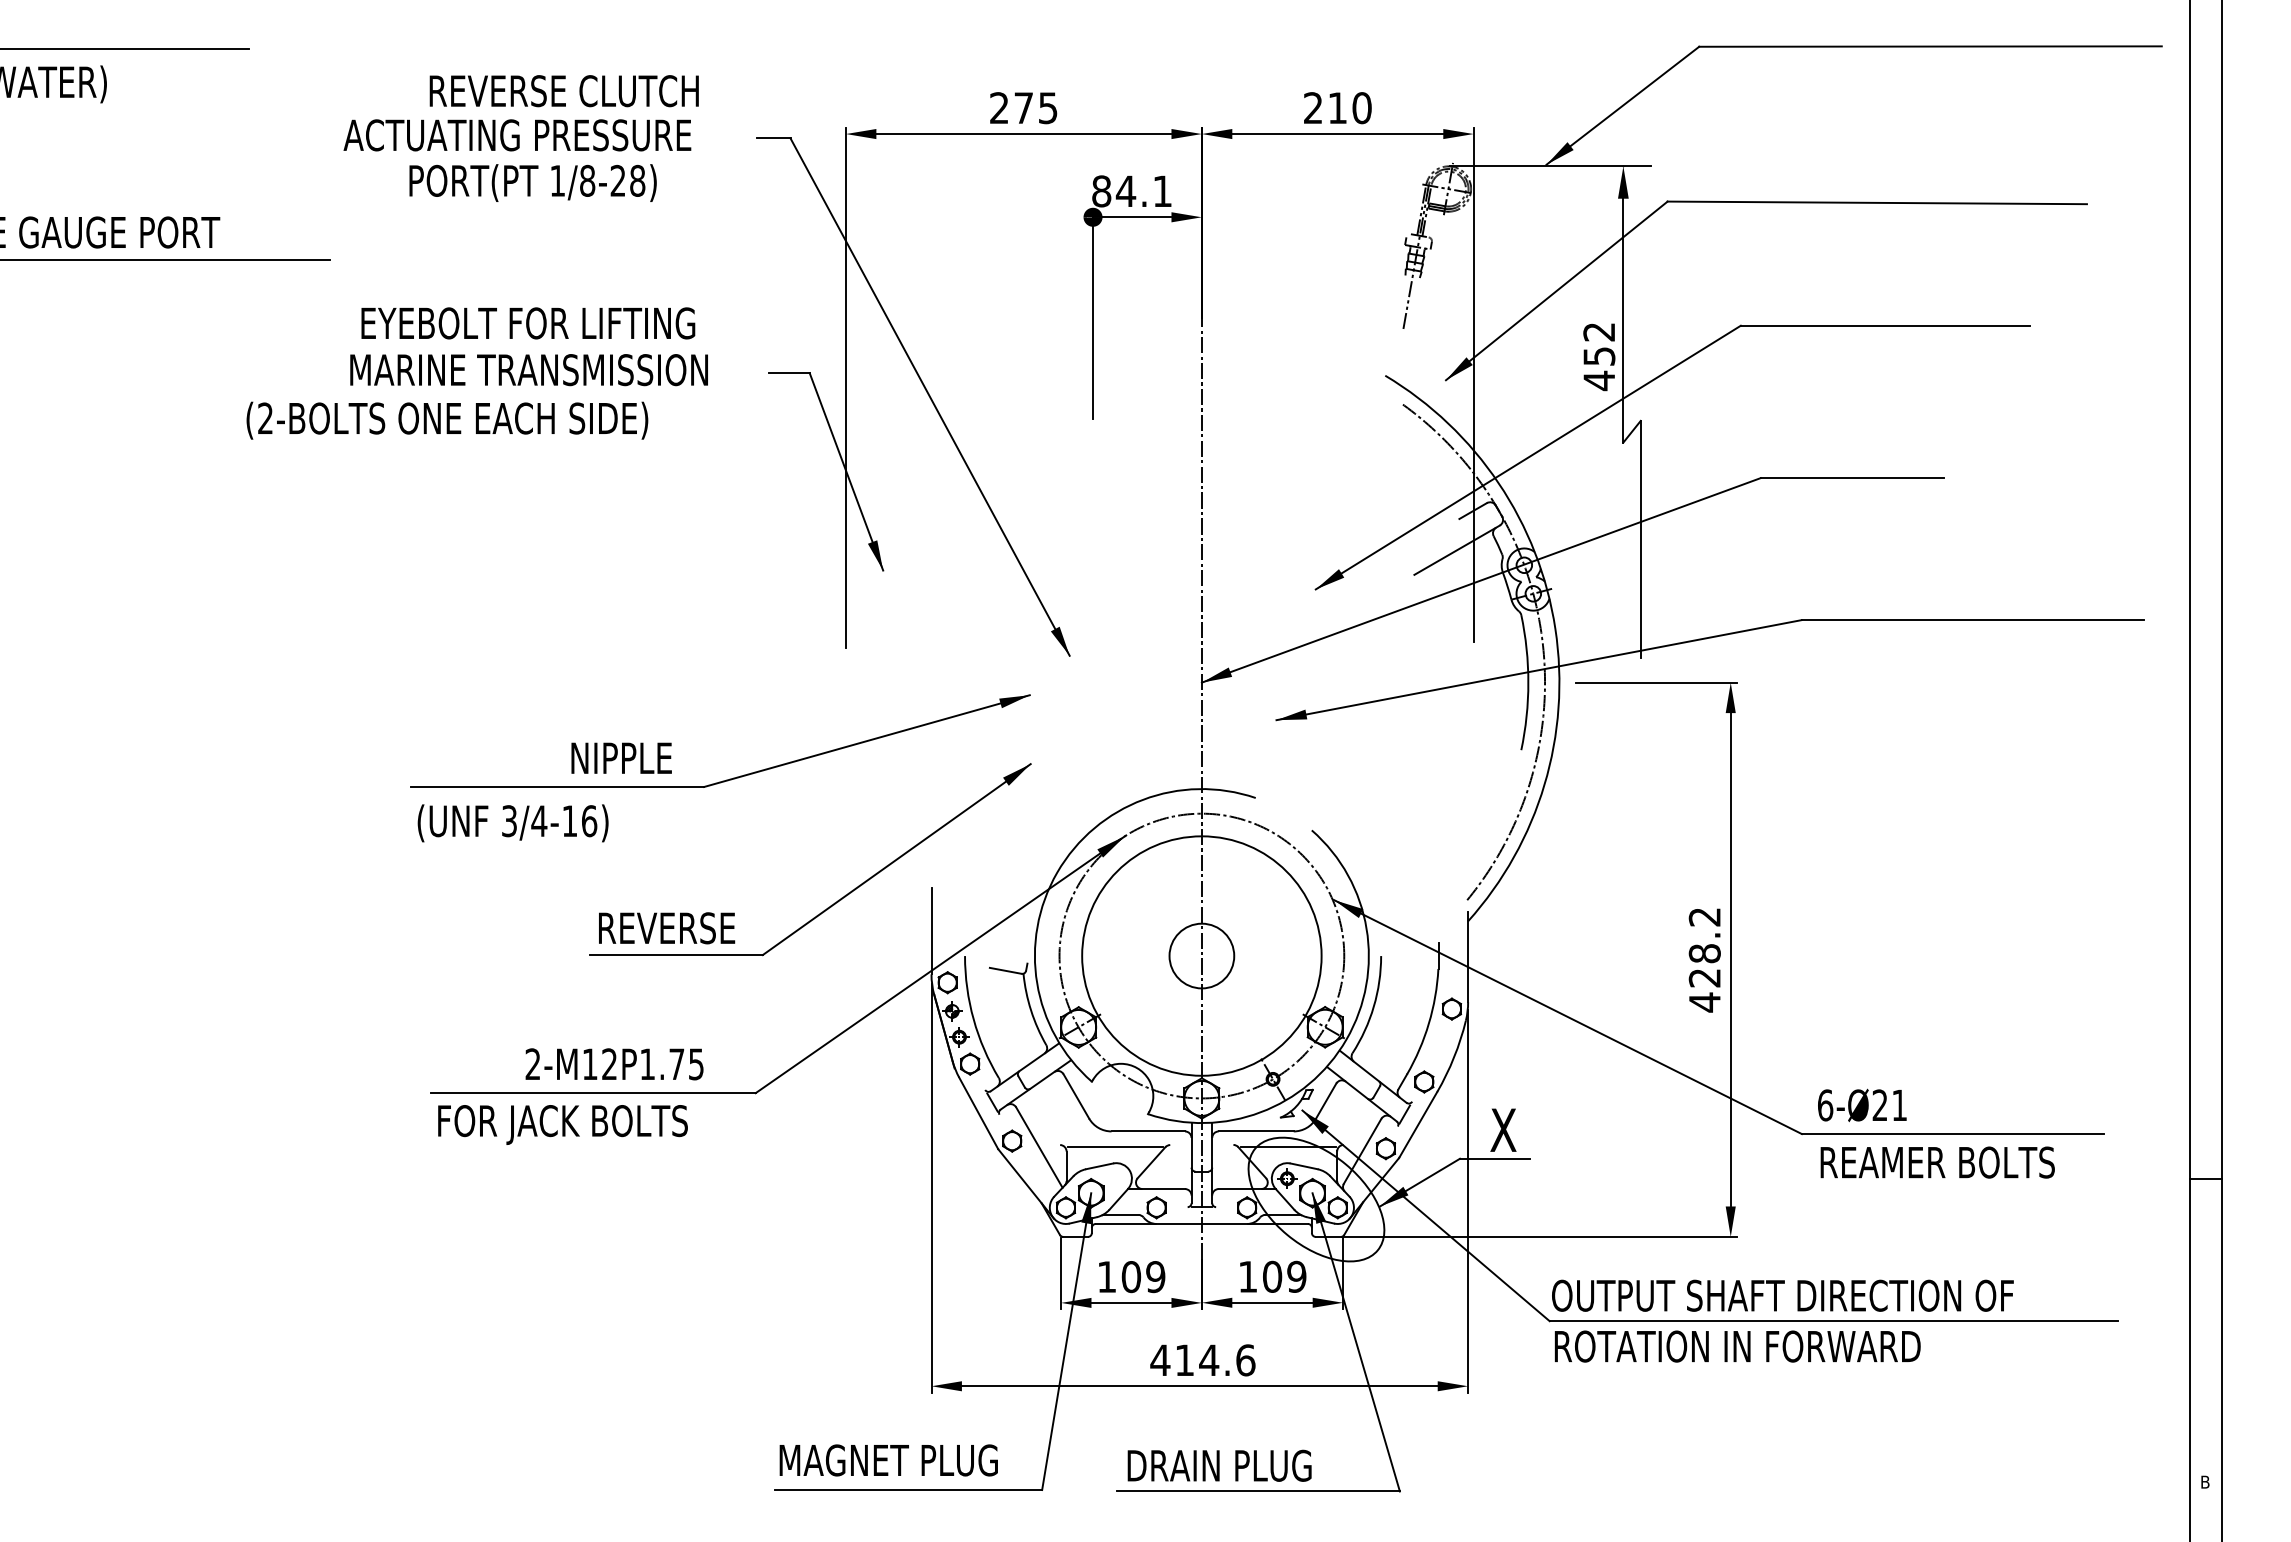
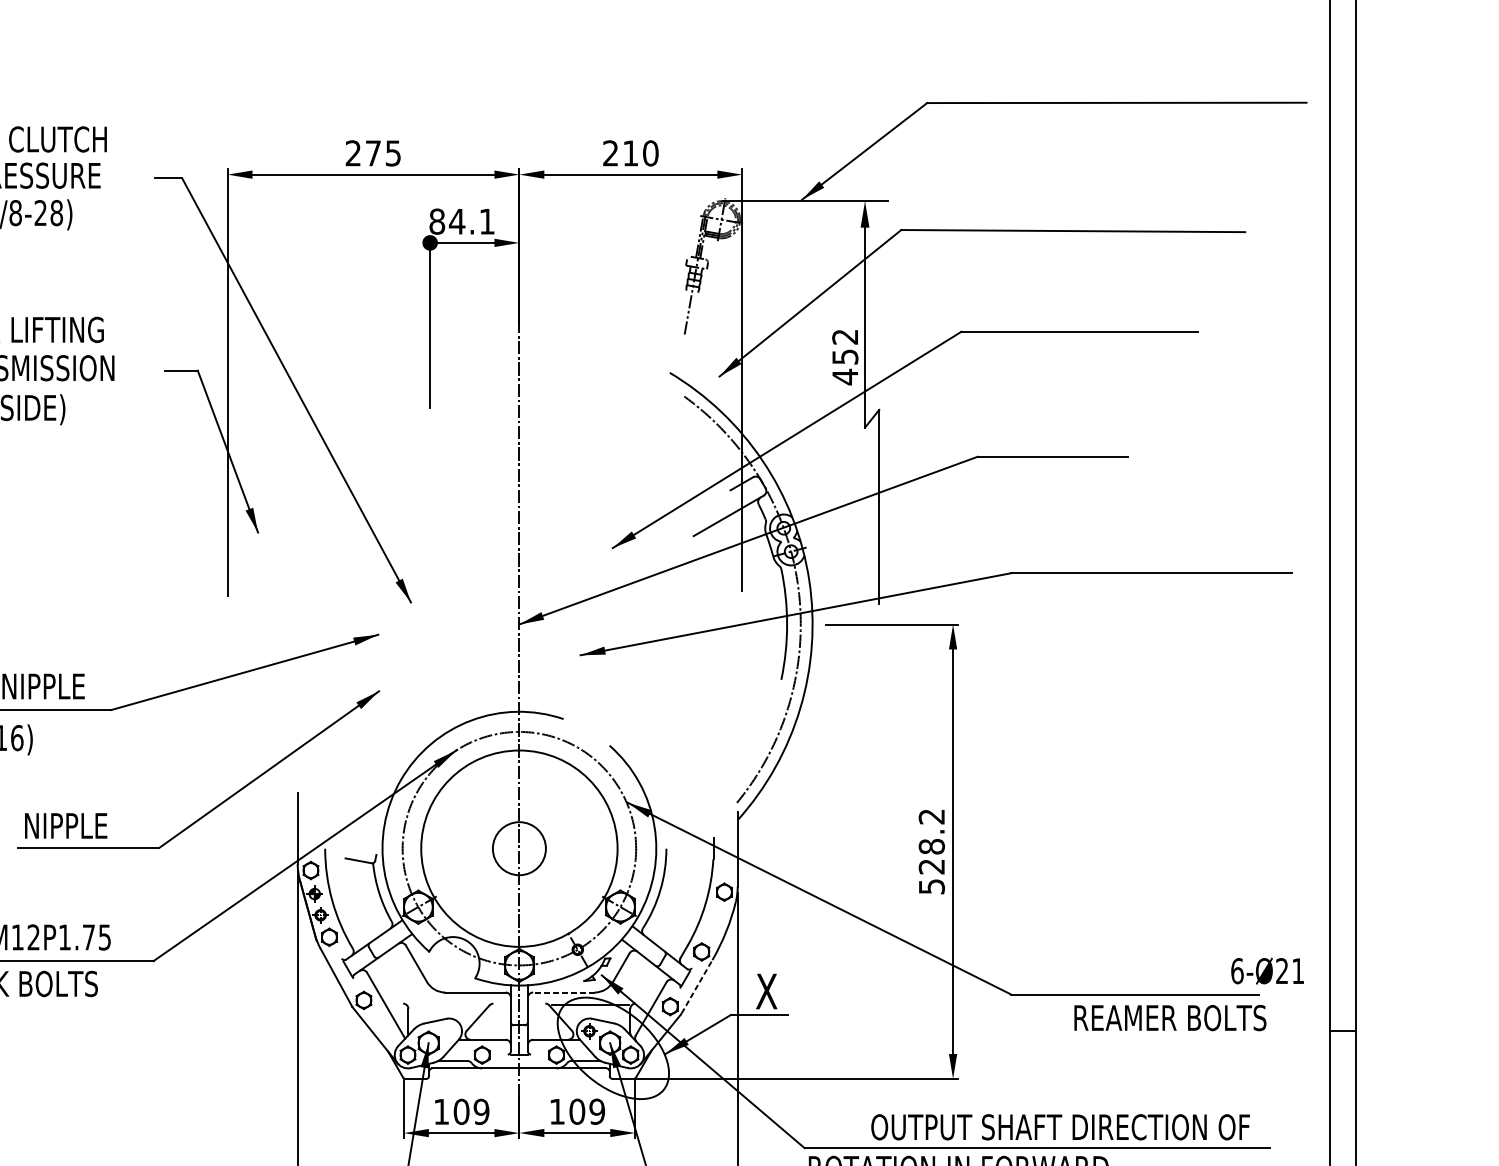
text: (668, 928) -> (82, 826), REVERSE -> NIPPLE
text: (1704, 1002) -> (931, 886), 428.2 -> 528.2
text: (1862, 1105) -> (1267, 971), moved
line: (1418, 1124) -> (697, 986), solid -> dashed
line: (1256, 1131) -> (564, 992), solid -> dashed
line: (1114, 1147) -> (447, 1005), removed
text: (1937, 1162) -> (1170, 1017), moved
text: (1782, 1295) -> (1060, 1127), moved

